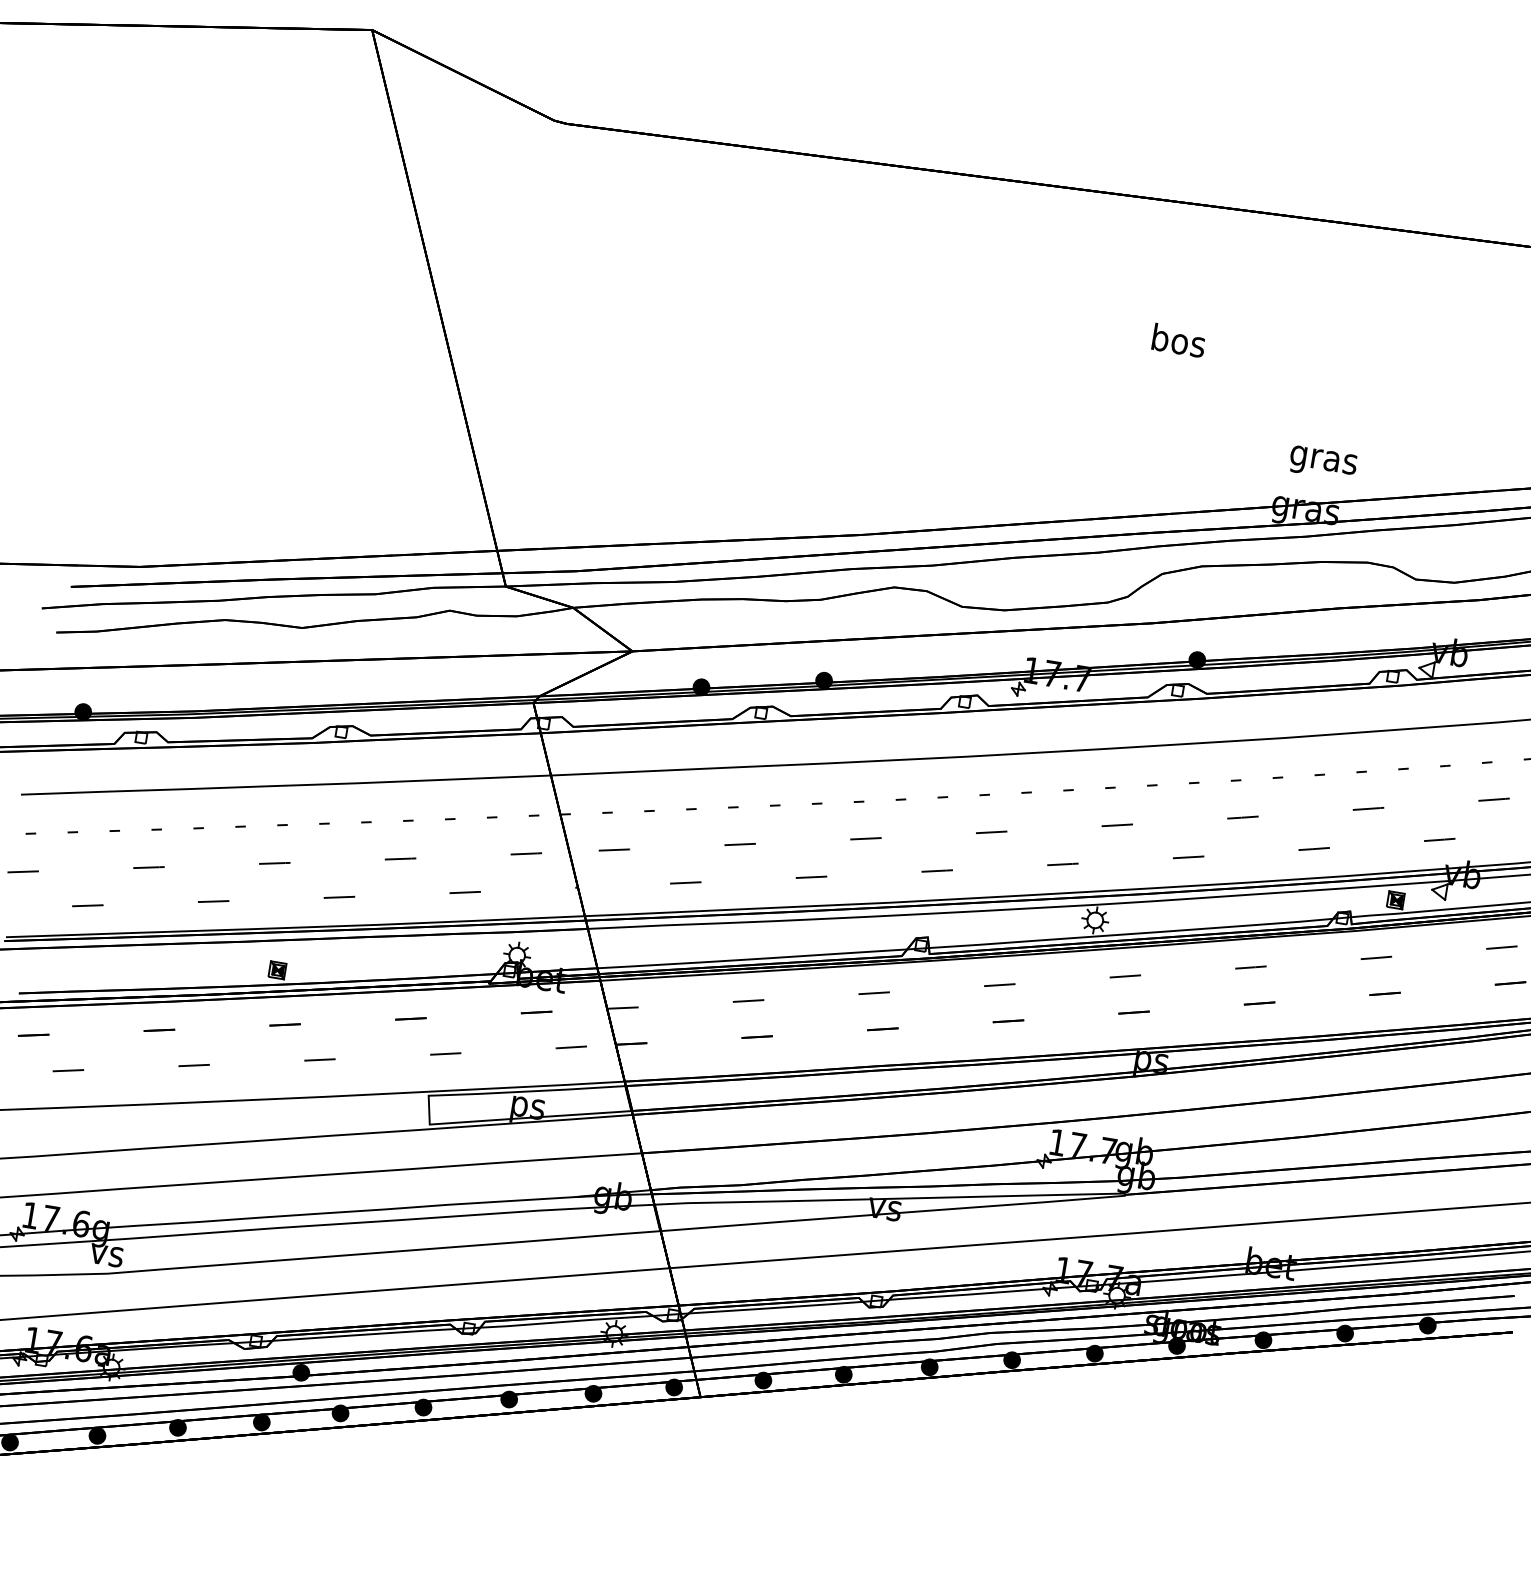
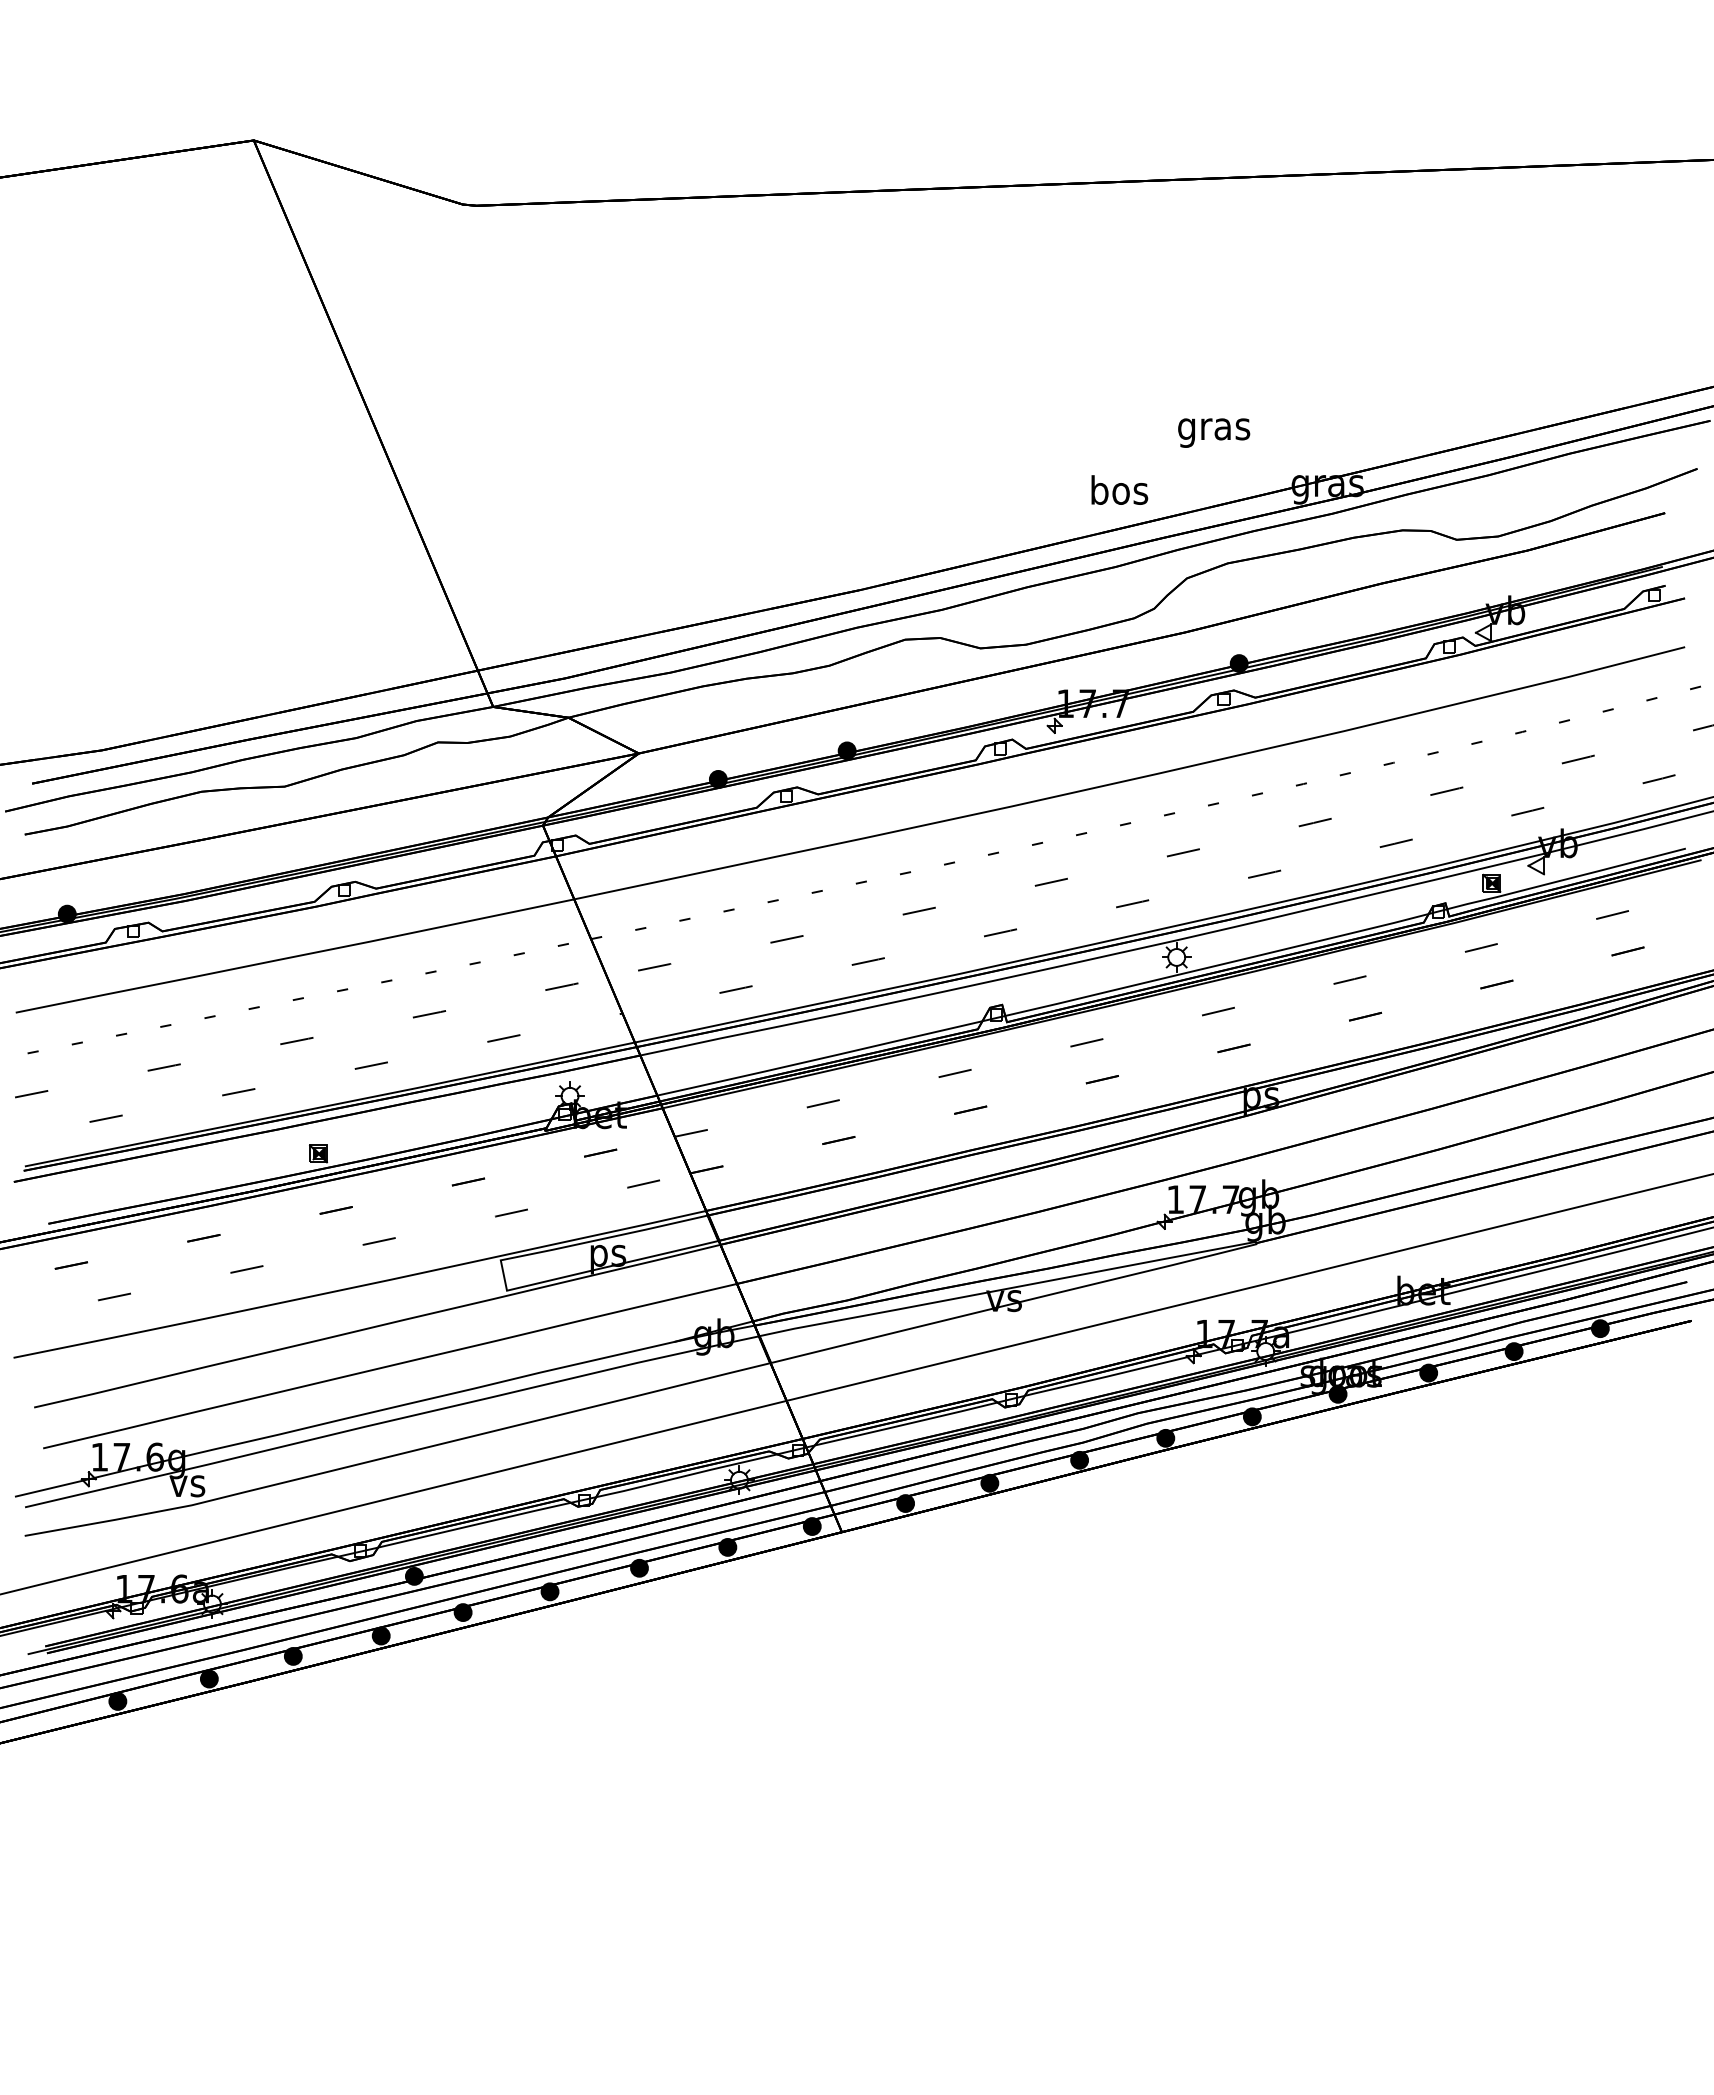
text: (1178, 340) -> (1119, 489), moved
text: (1323, 463) -> (1214, 432), moved

